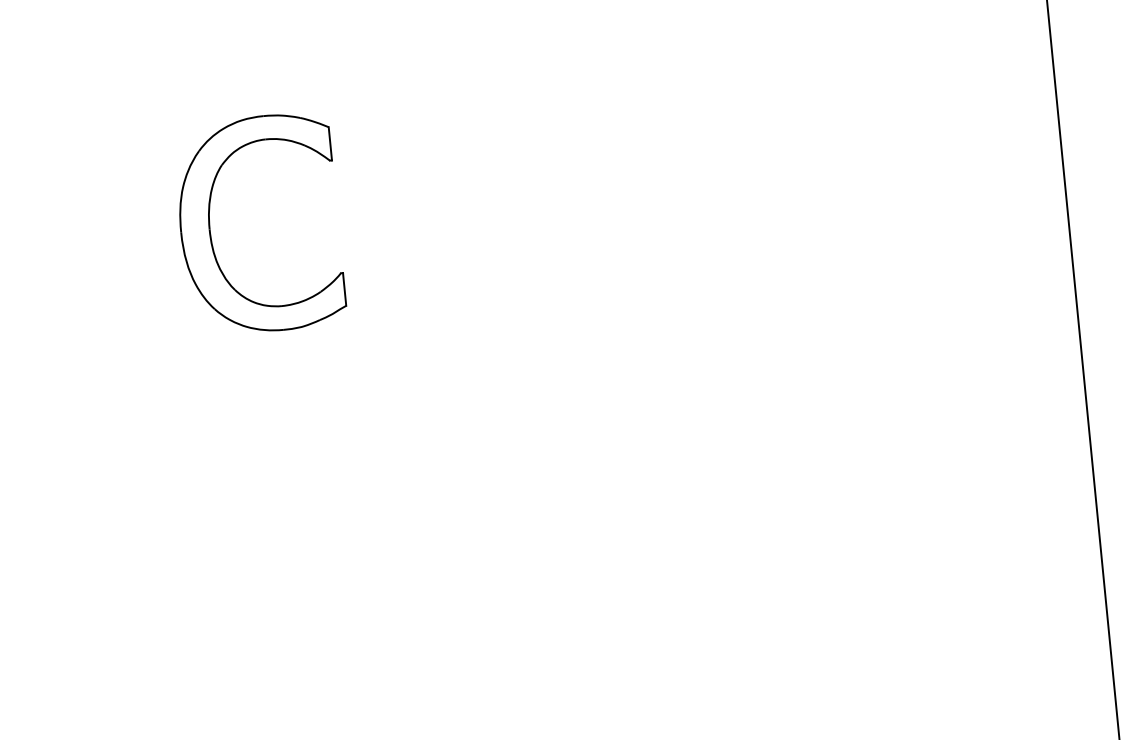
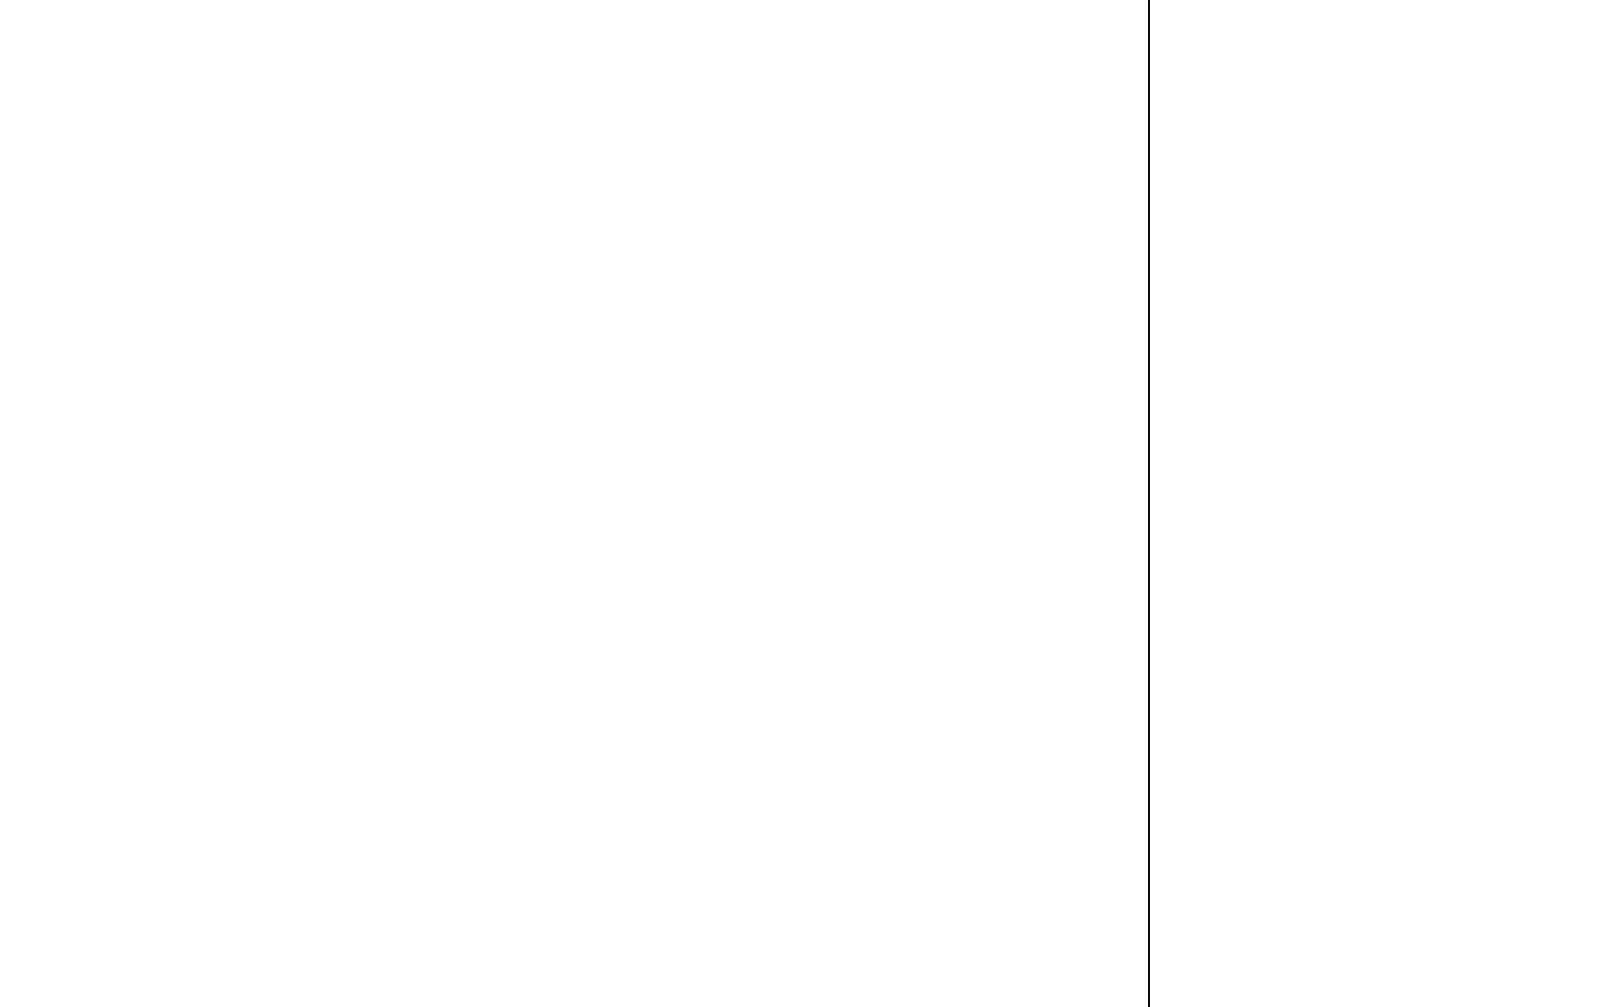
part: (210, 220) -> (159, 346), removed

